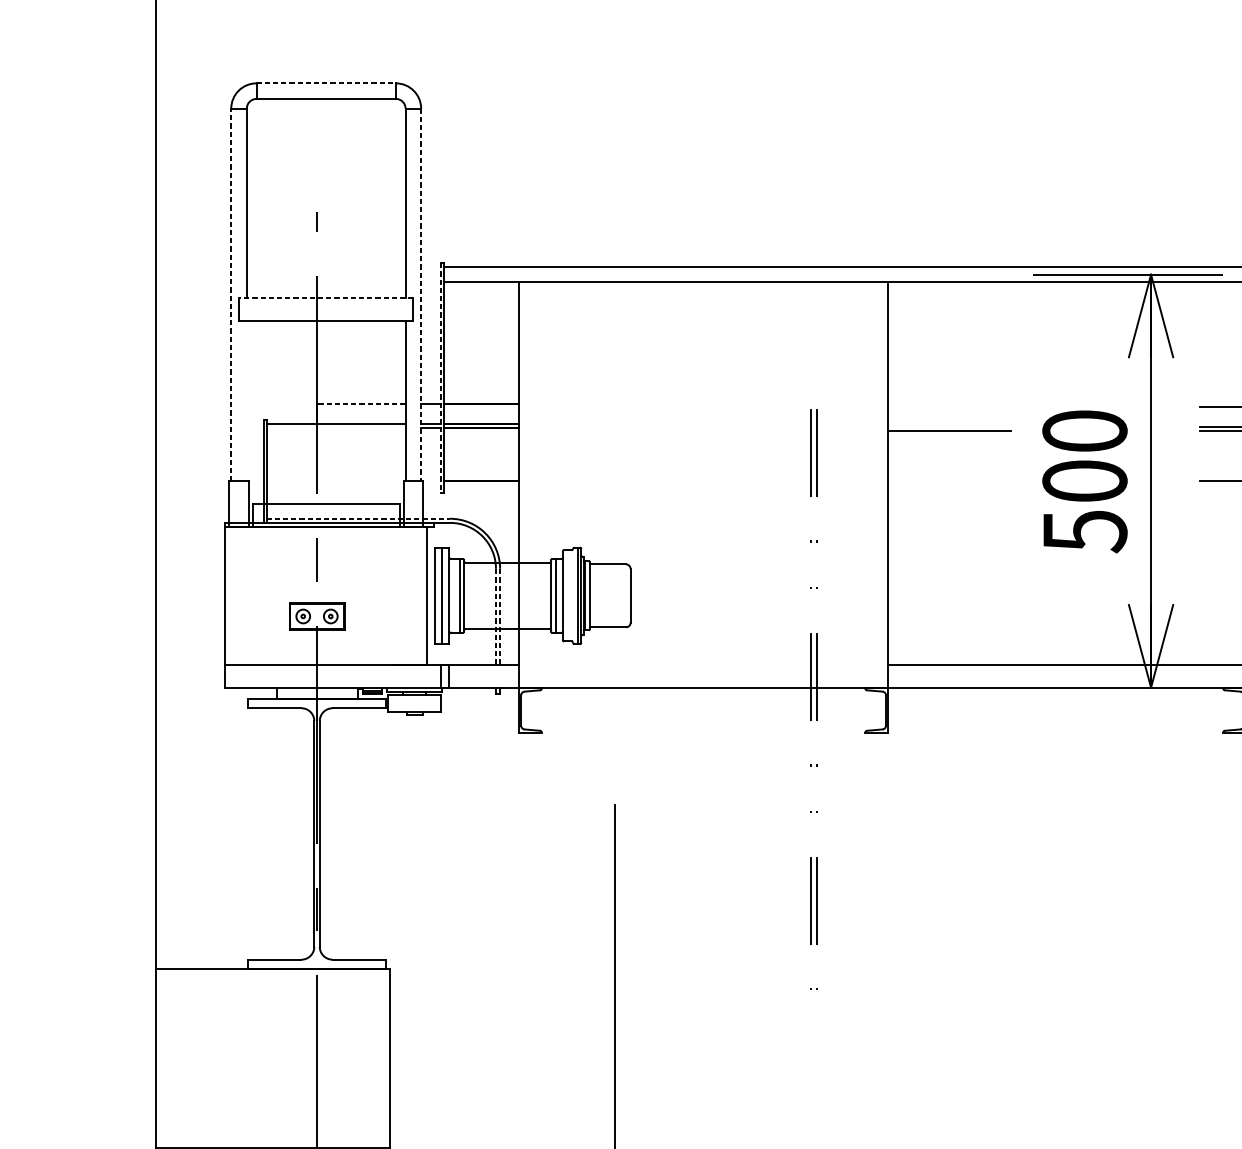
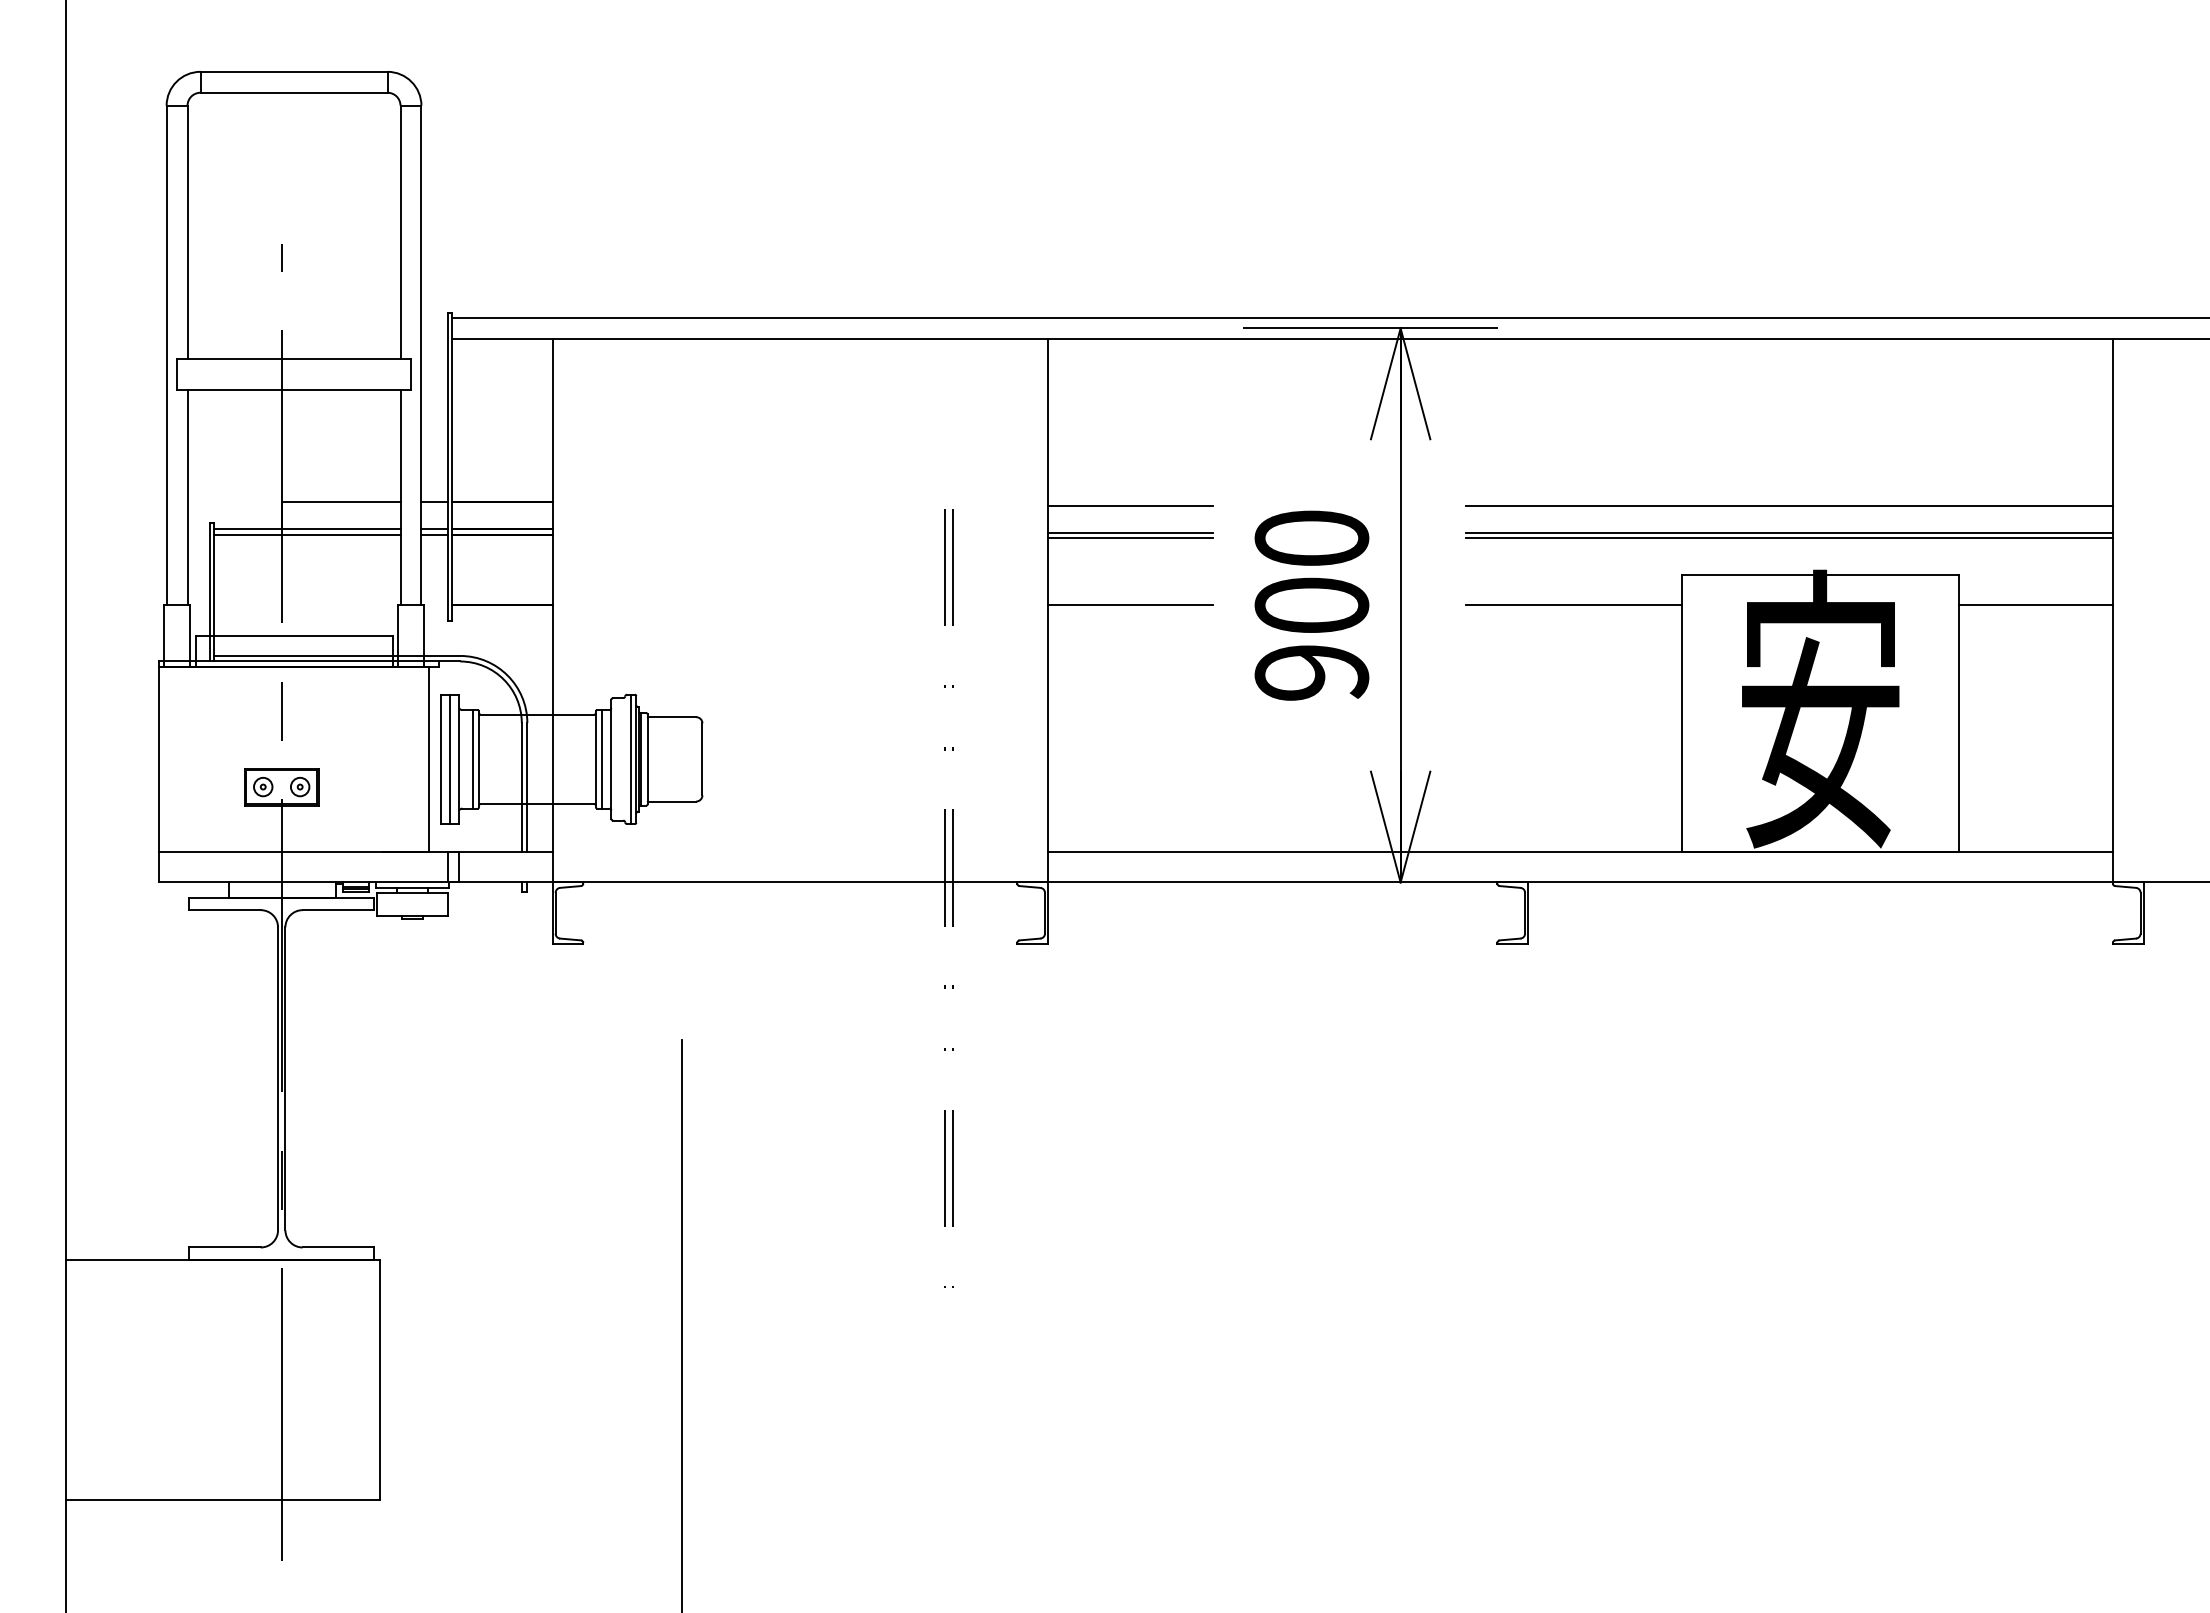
line: (326, 83) -> (294, 71), dashed -> solid
line: (231, 294) -> (166, 355), dashed -> solid
line: (421, 294) -> (421, 355), dashed -> solid
line: (326, 297) -> (294, 359), dashed -> solid
line: (440, 377) -> (447, 466), dashed -> solid
line: (246, 400) -> (187, 497), added
line: (360, 404) -> (340, 502), dashed -> solid
line: (949, 406) -> (1130, 505), added
line: (949, 426) -> (1130, 532), added
line: (336, 428) -> (307, 534), added
line: (949, 481) -> (1130, 605), added
line: (358, 518) -> (337, 655), dashed -> solid
text: (1084, 531) -> (1311, 673), 500 -> 900
line: (495, 616) -> (521, 786), dashed -> solid
line: (500, 616) -> (527, 786), dashed -> solid

